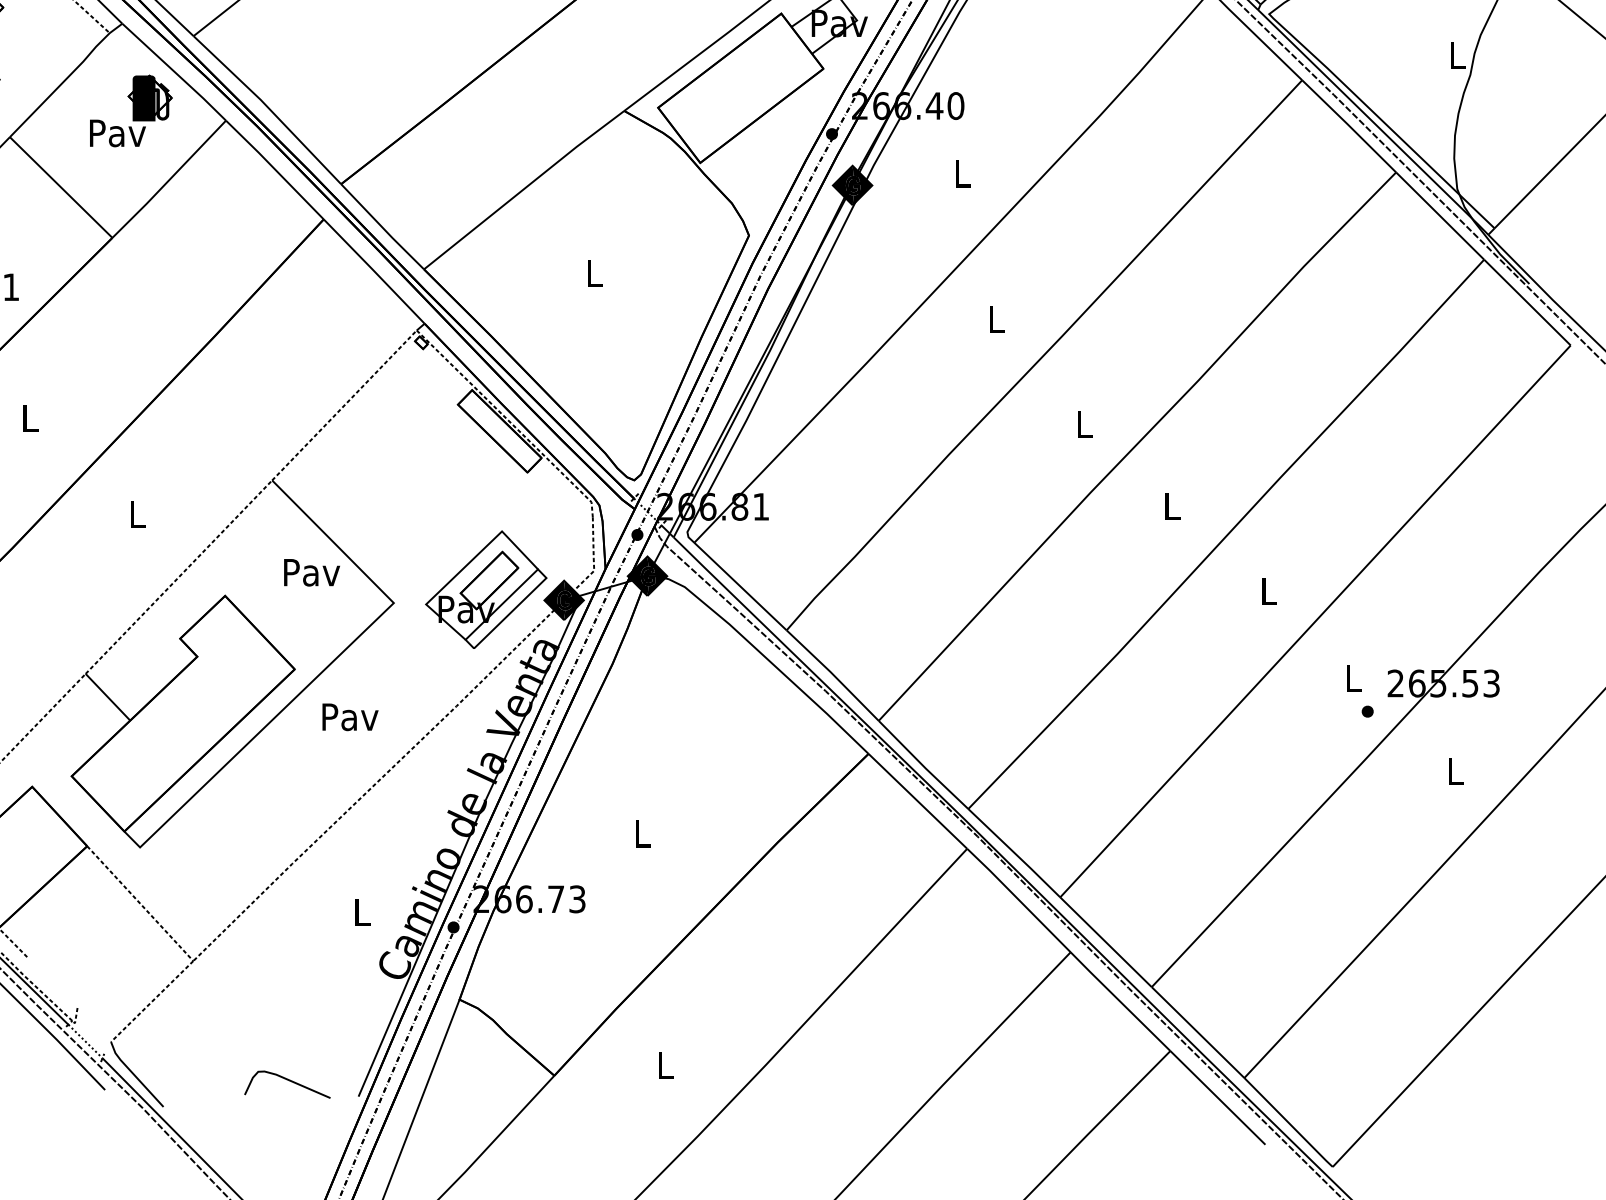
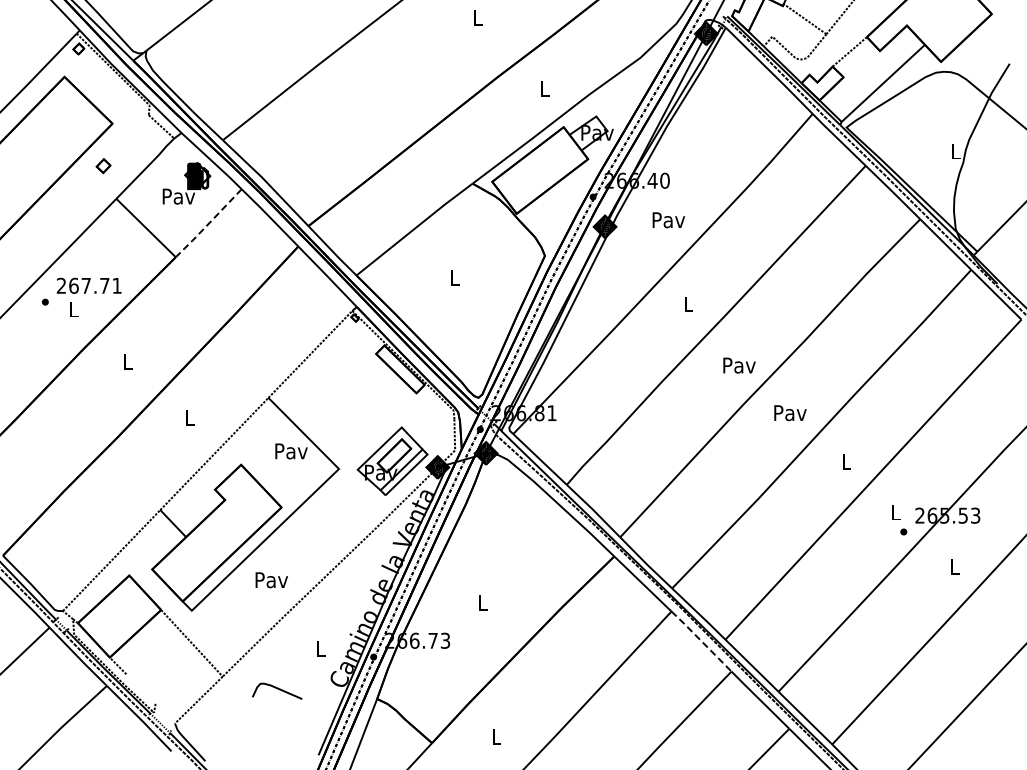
text: (962, 174) -> (668, 220), L -> Pav
line: (168, 181) -> (208, 224), solid -> dashed
text: (1084, 424) -> (739, 365), L -> Pav
text: (1172, 507) -> (790, 413), L -> Pav
text: (349, 717) -> (271, 580), moved
line: (1018, 900) -> (701, 641), solid -> dashed
curve: (287, 1081) -> (277, 689), moved

